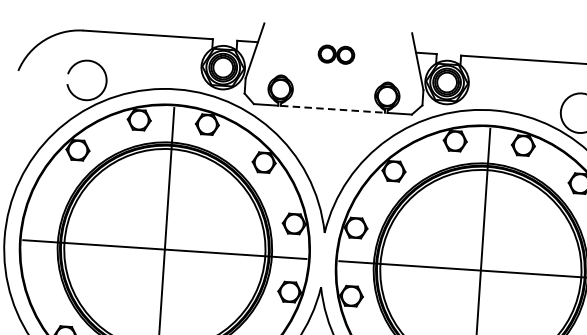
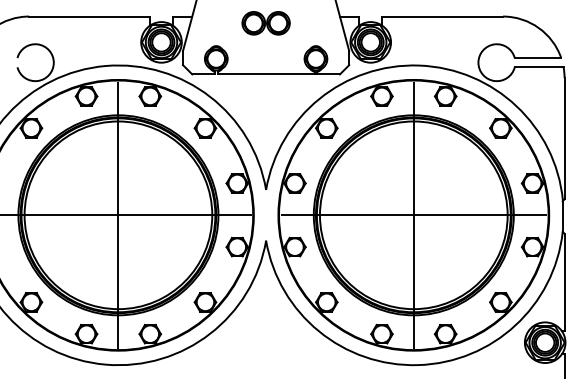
part: (335, 54) -> (265, 23), size x1.43
line: (333, 109) -> (266, 74), dashed -> solid

